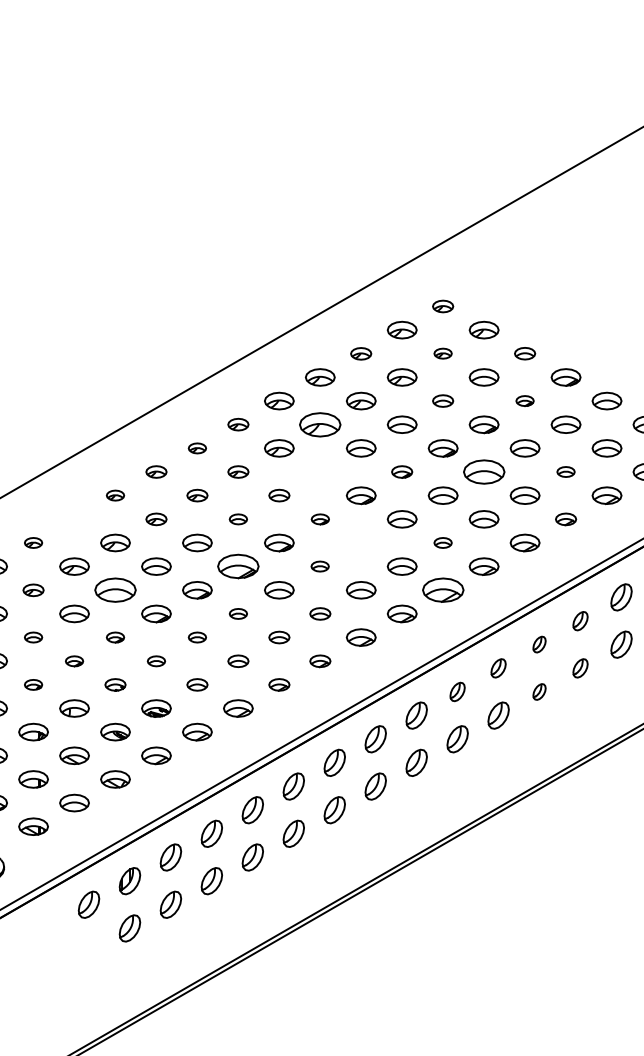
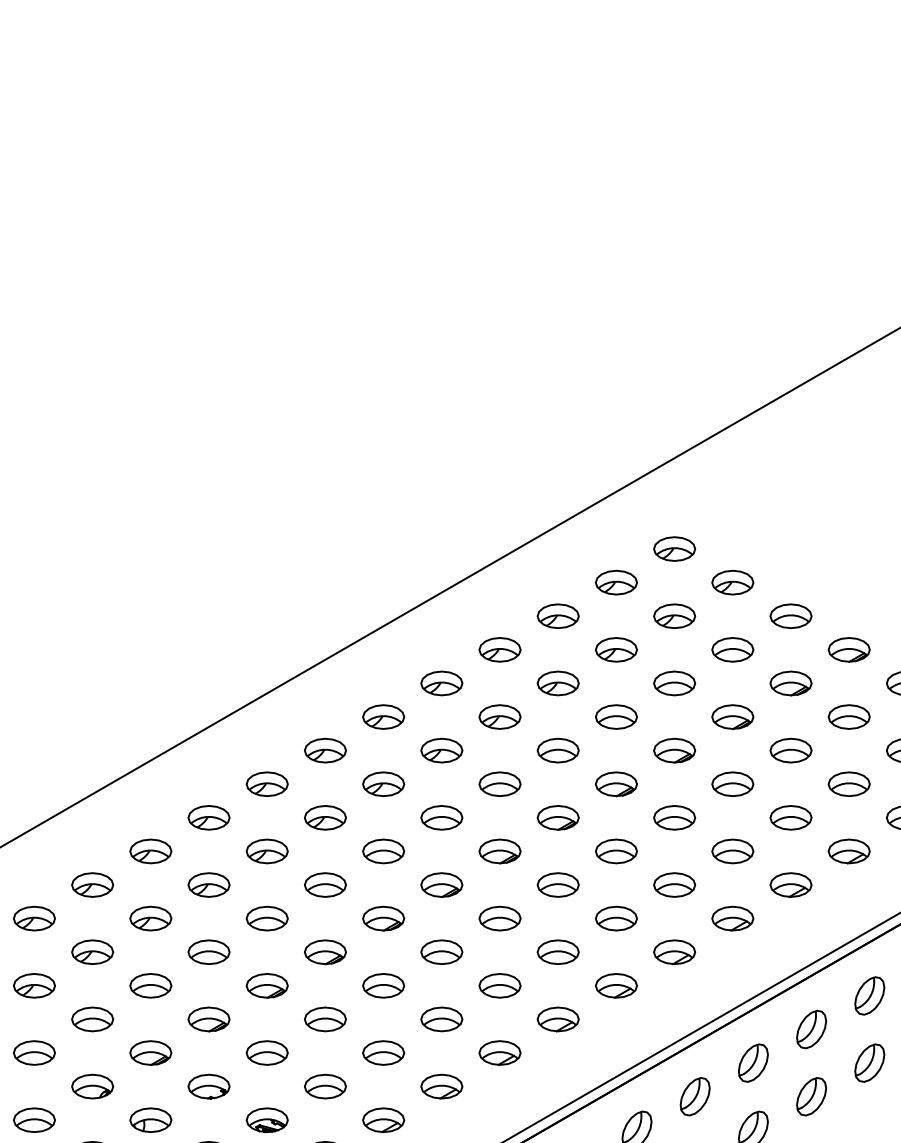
part: (442, 306) -> (673, 549), size x1.43
part: (360, 353) -> (557, 615), size x1.43
part: (442, 353) -> (673, 615), size x1.67
part: (524, 353) -> (790, 615), size x1.43
part: (442, 400) -> (673, 682), size x1.43
part: (524, 400) -> (790, 682), size x1.67
part: (238, 424) -> (383, 716), size x1.43
part: (320, 424) -> (500, 716), size x0.71
part: (197, 448) -> (325, 750), size x1.67
part: (156, 471) -> (267, 783), size x1.43
part: (238, 471) -> (383, 783), size x1.43
part: (320, 471) -> (500, 783), added
part: (401, 471) -> (615, 783), size x1.43
part: (483, 471) -> (731, 783), size x0.71
part: (565, 471) -> (848, 783), size x1.67
part: (115, 495) -> (209, 817), size x1.67
part: (197, 495) -> (325, 817), size x1.43
part: (279, 495) -> (442, 817), size x1.43
part: (74, 519) -> (150, 851), added
part: (156, 519) -> (267, 851), size x1.43
part: (238, 519) -> (383, 851), size x1.67
part: (320, 519) -> (500, 851), size x1.67
part: (565, 519) -> (848, 851), size x1.43
part: (33, 542) -> (92, 884), size x1.67
part: (361, 542) -> (558, 884), added
part: (442, 542) -> (673, 884), size x1.67
part: (238, 566) -> (383, 918), size x0.71
part: (319, 566) -> (498, 918), size x1.67
part: (33, 590) -> (92, 952), size x1.43
part: (115, 590) -> (209, 952), size x0.71
part: (442, 590) -> (673, 952), size x0.71
part: (238, 613) -> (383, 985), size x1.67
part: (320, 613) -> (500, 985), size x1.43
part: (580, 621) -> (869, 996), size x1.43
part: (33, 637) -> (92, 1019), size x1.67
part: (115, 637) -> (209, 1019), size x1.67
part: (197, 637) -> (325, 1019), size x1.67
part: (279, 637) -> (442, 1019), size x1.43
part: (539, 644) -> (811, 1029), size x1.67
part: (74, 661) -> (150, 1053), size x1.67
part: (156, 661) -> (267, 1053), size x1.67
part: (238, 661) -> (383, 1053), size x1.43
part: (320, 661) -> (500, 1053), size x1.43
part: (498, 668) -> (753, 1063), size x1.43
part: (580, 668) -> (869, 1063), size x1.43
part: (33, 684) -> (92, 1086), size x1.67
part: (115, 684) -> (209, 1086), size x1.43
part: (197, 684) -> (325, 1086), size x1.43
part: (279, 684) -> (442, 1086), size x1.43
part: (457, 691) -> (694, 1096), size x1.43
part: (539, 691) -> (811, 1096), size x1.67

